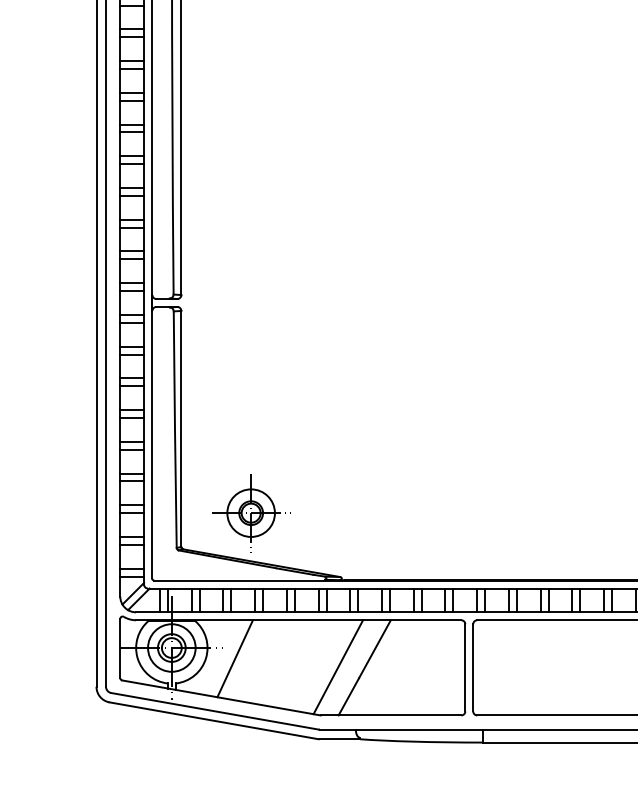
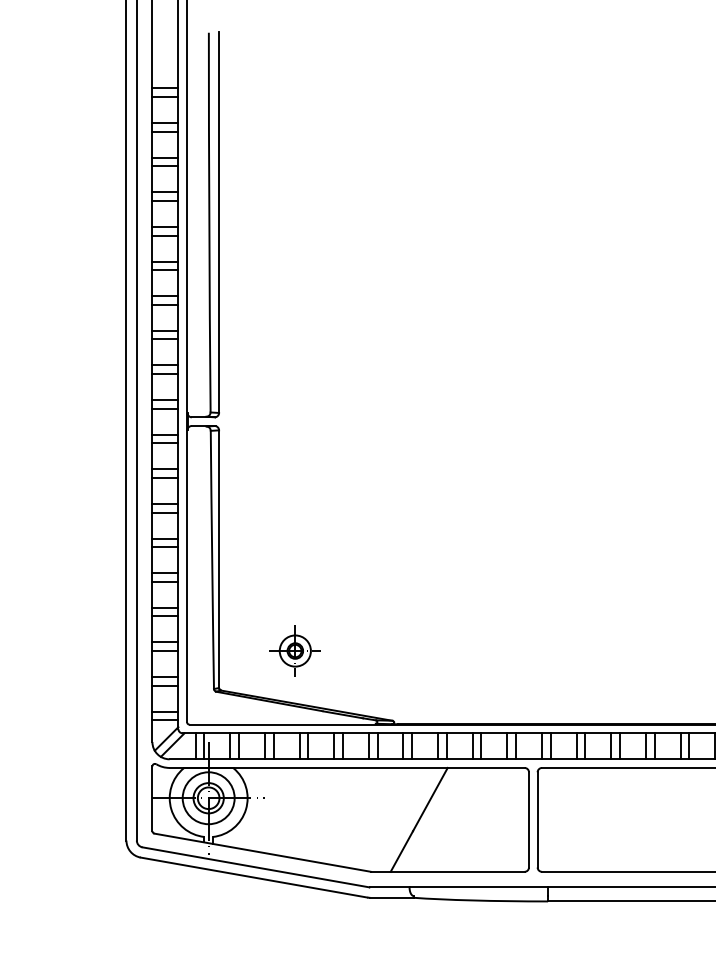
part: (251, 512) -> (295, 650), size x0.6
line: (234, 658) -> (277, 809), removed
line: (338, 666) -> (390, 818), removed

